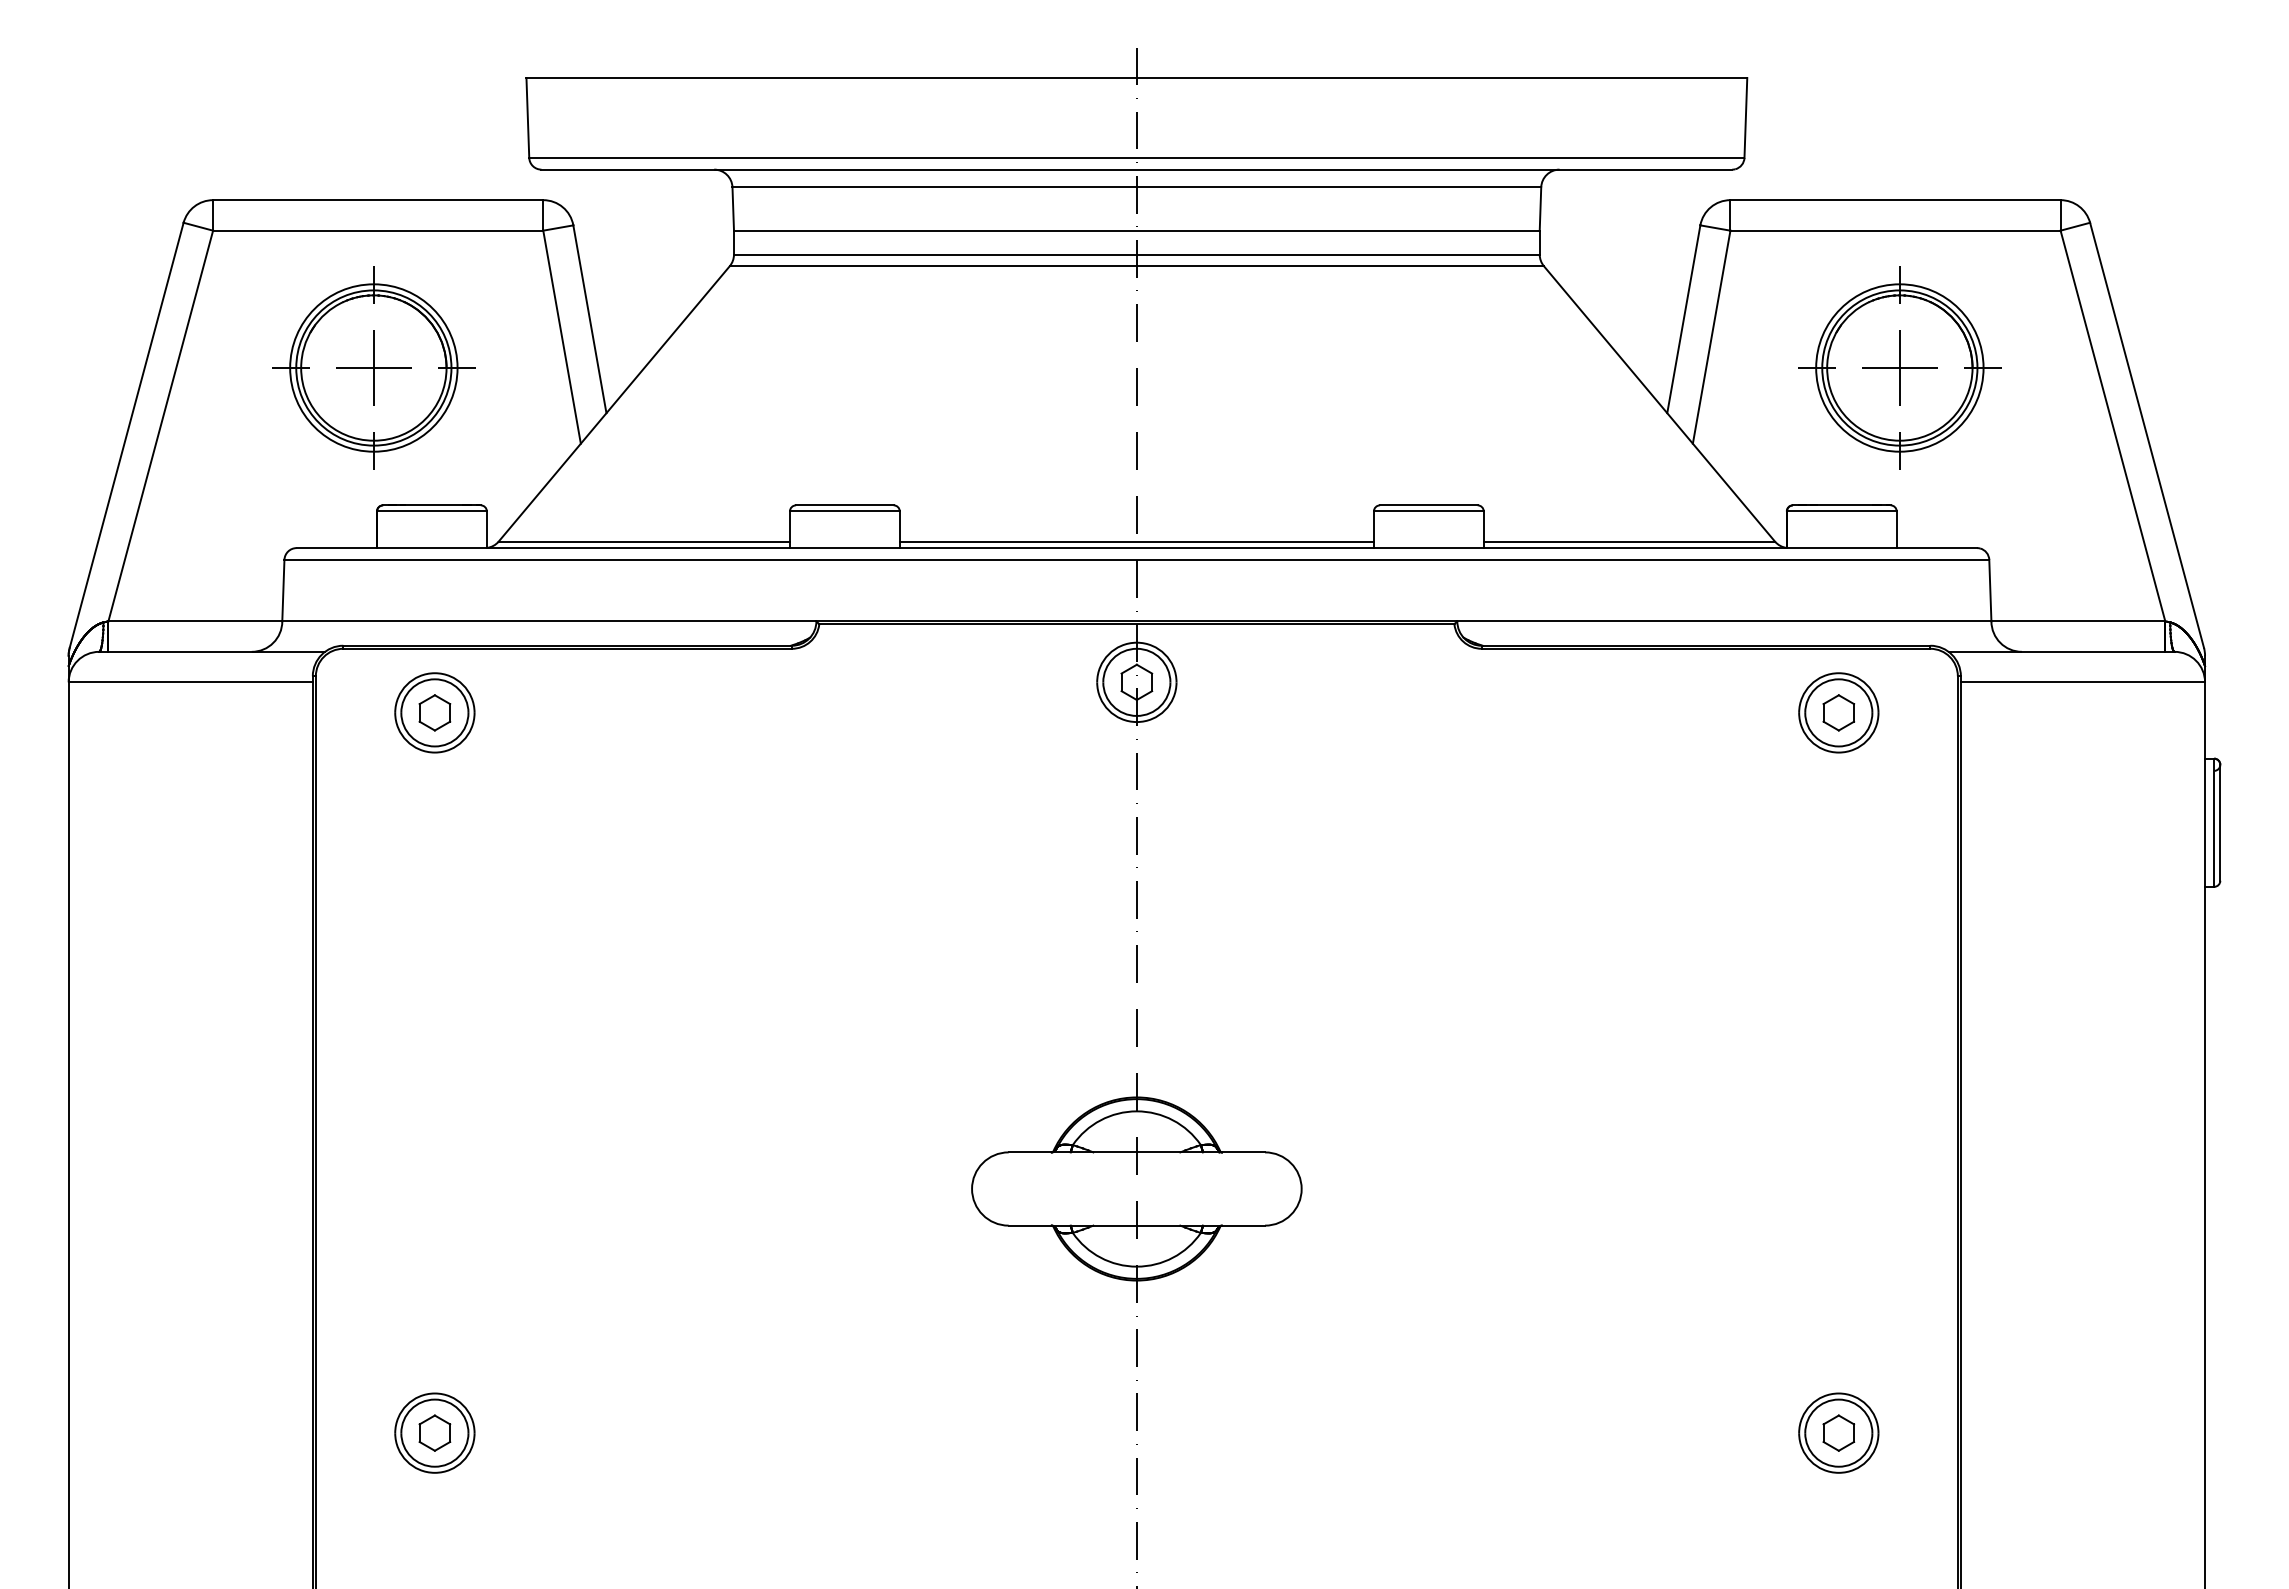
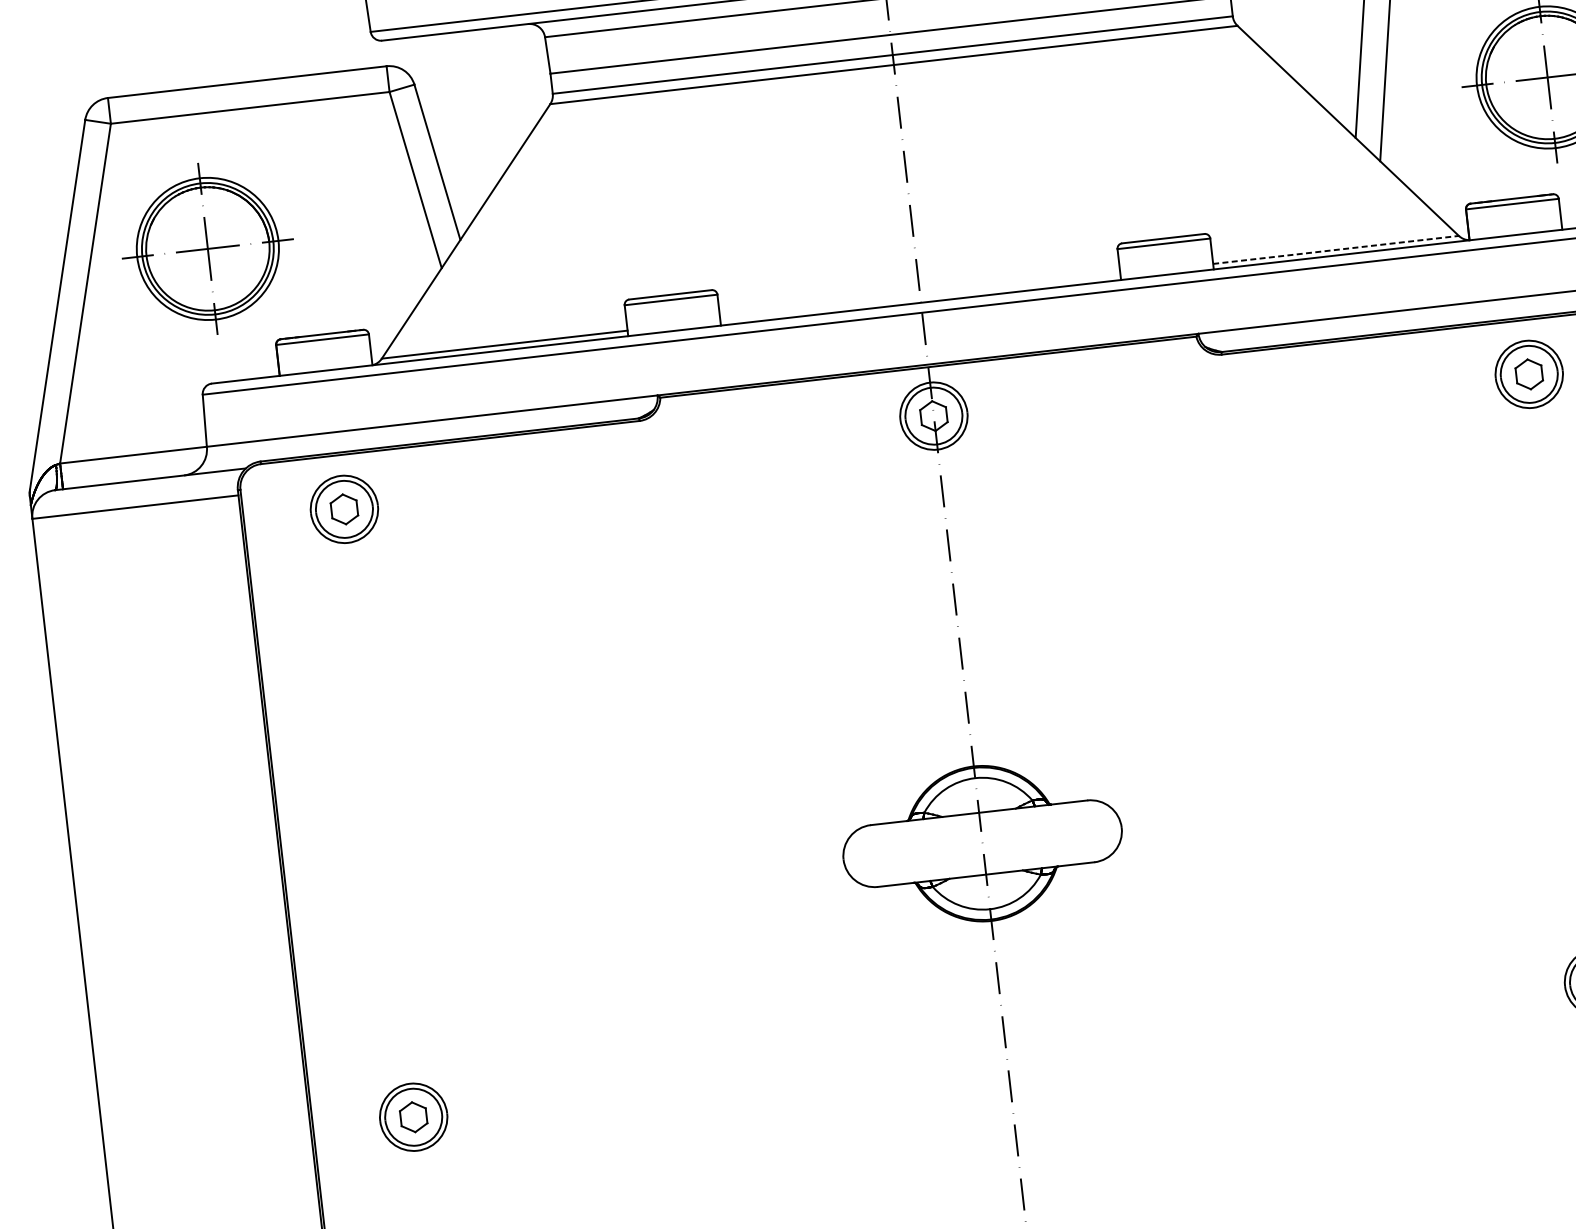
part: (373, 367) -> (207, 248), moved
line: (1136, 541) -> (920, 297), removed
line: (1629, 541) -> (1336, 249), solid -> dashed

